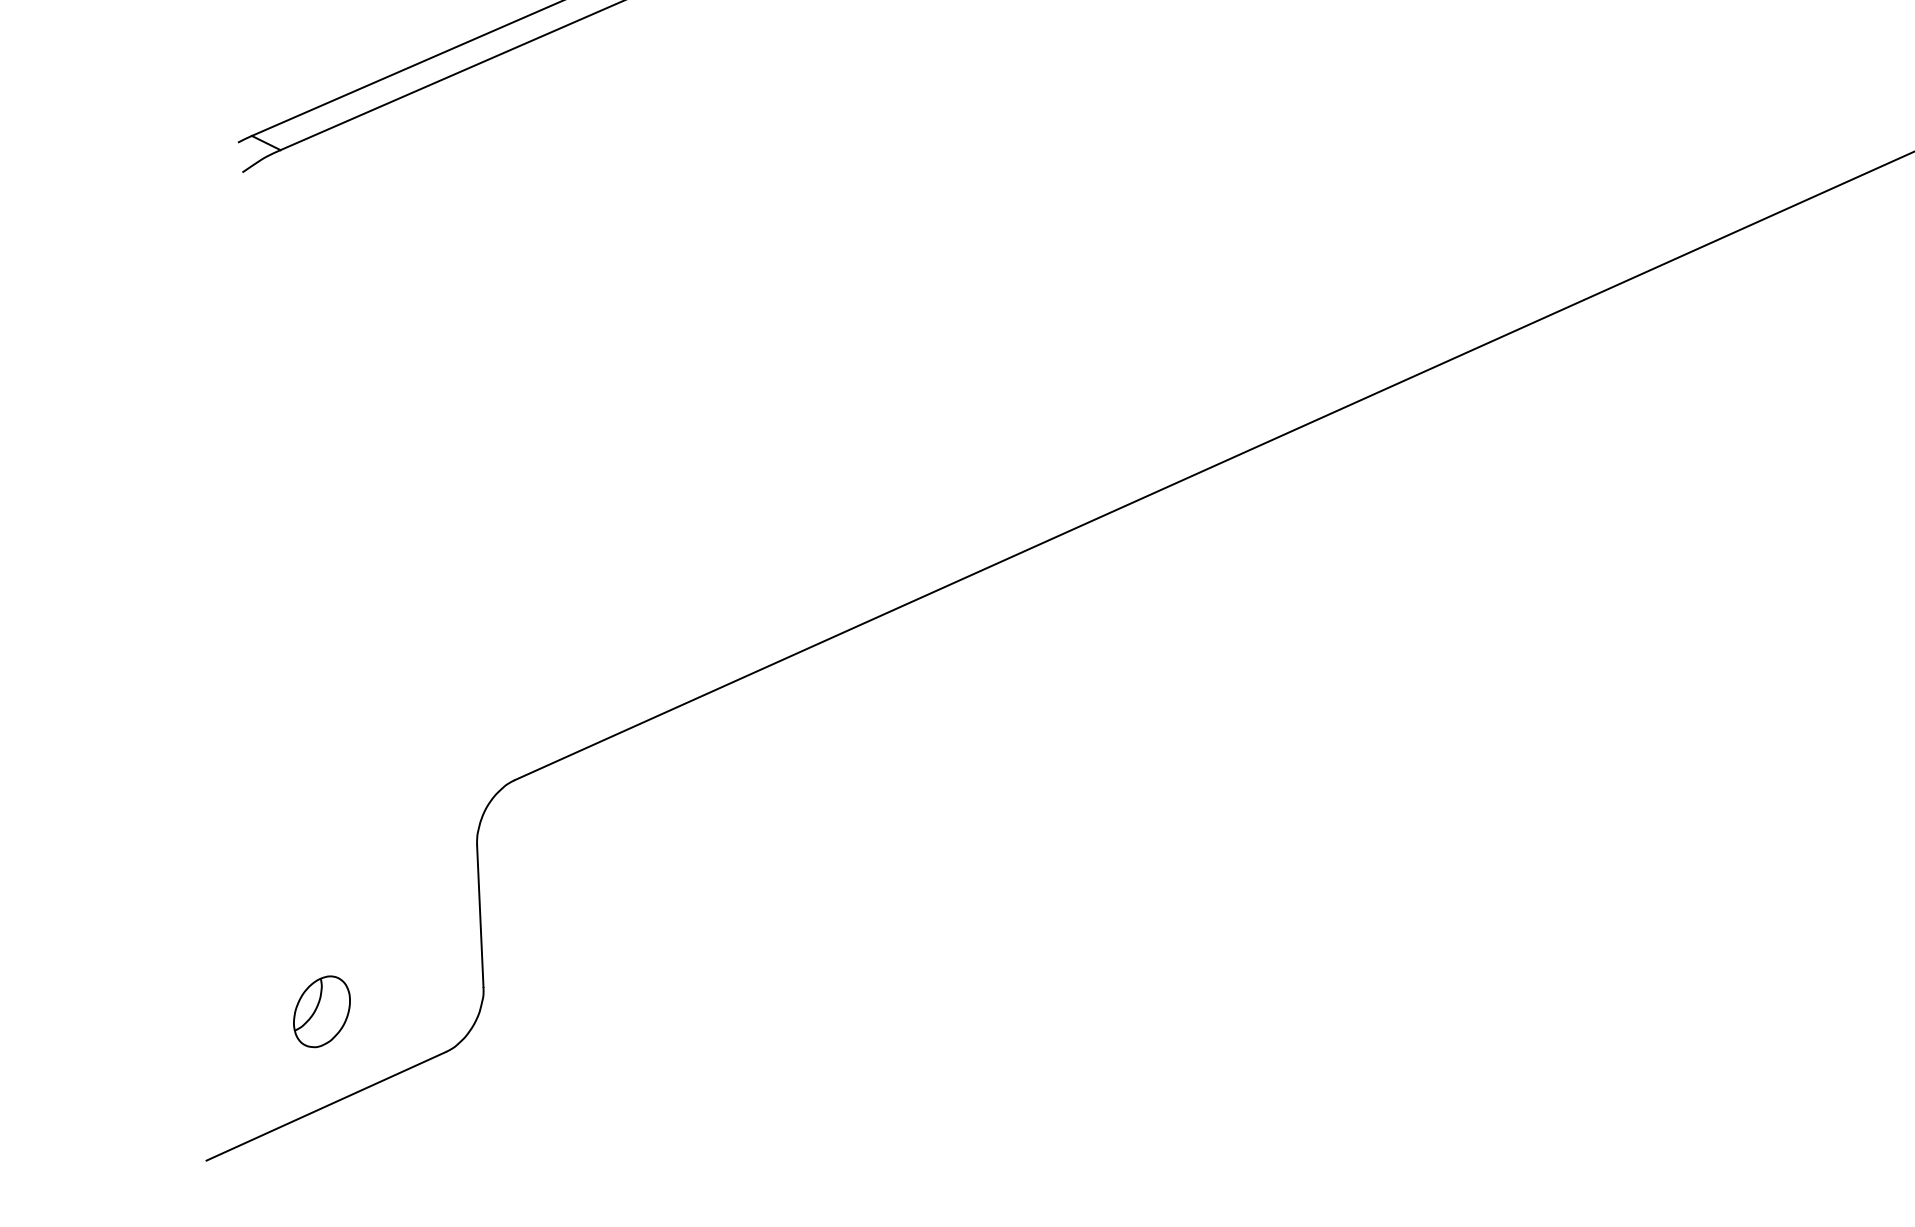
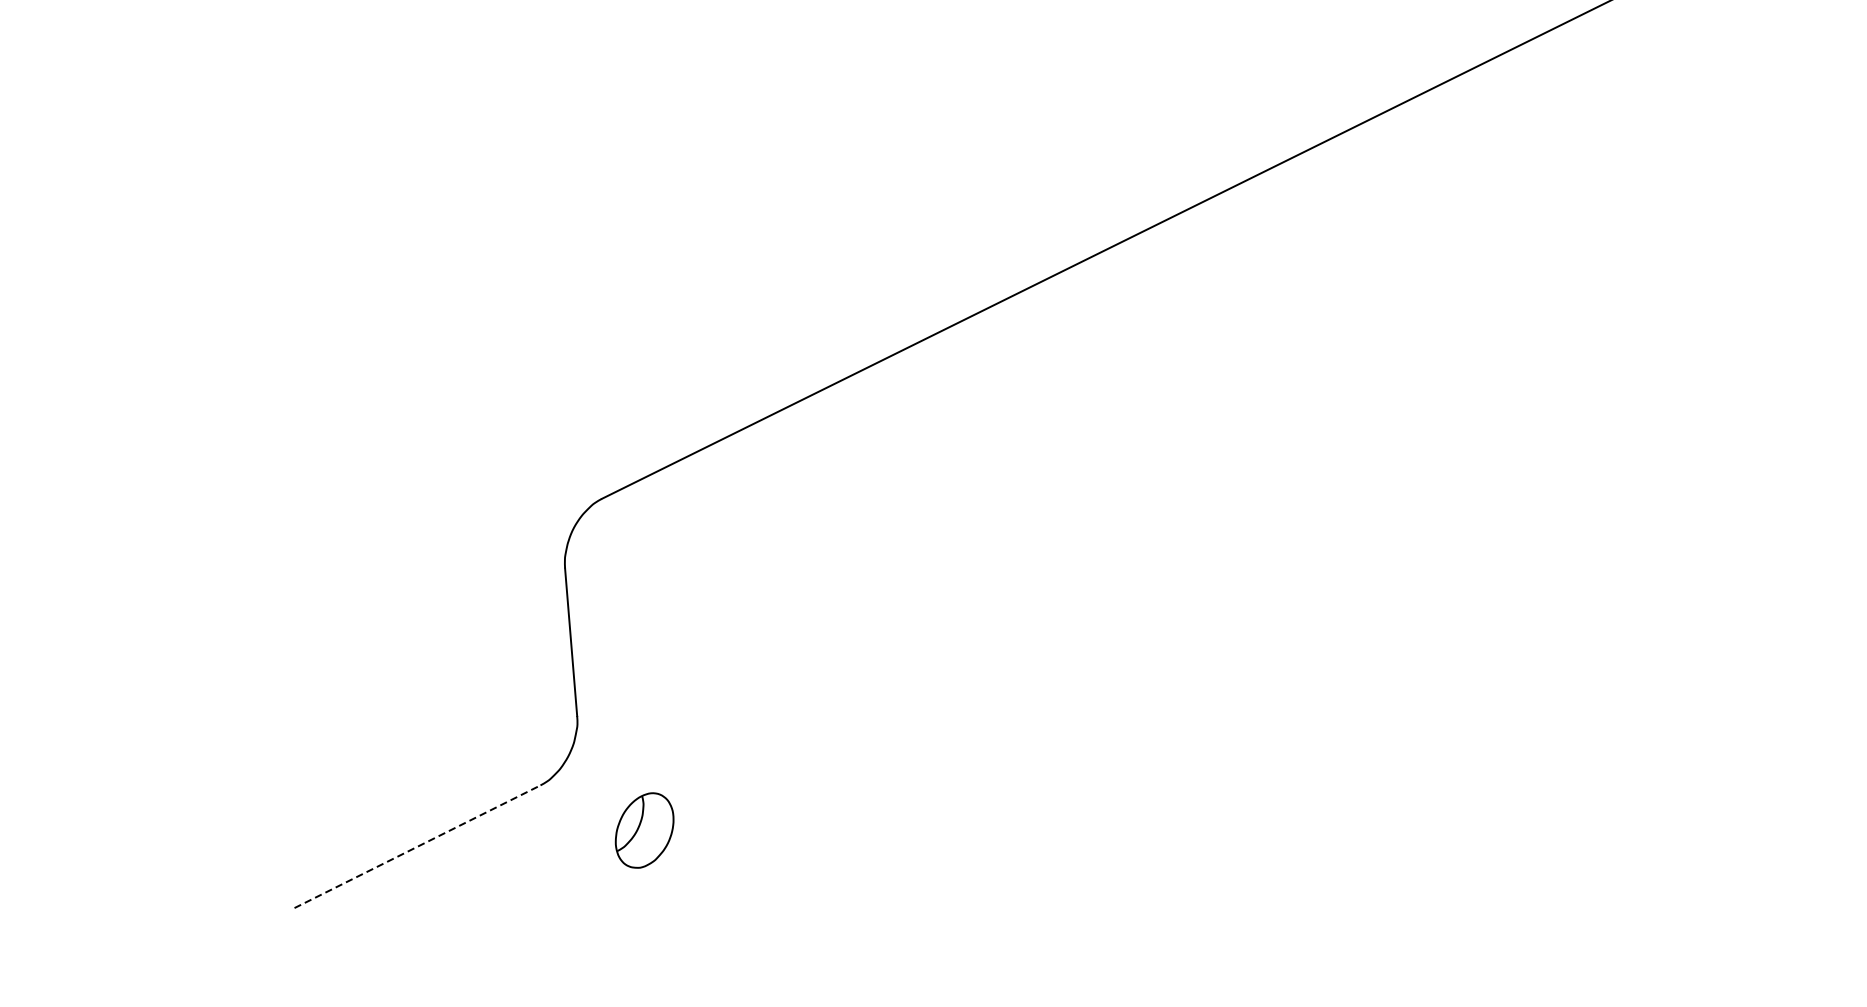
part: (321, 1011) -> (644, 830), moved
line: (326, 1106) -> (417, 846), solid -> dashed

